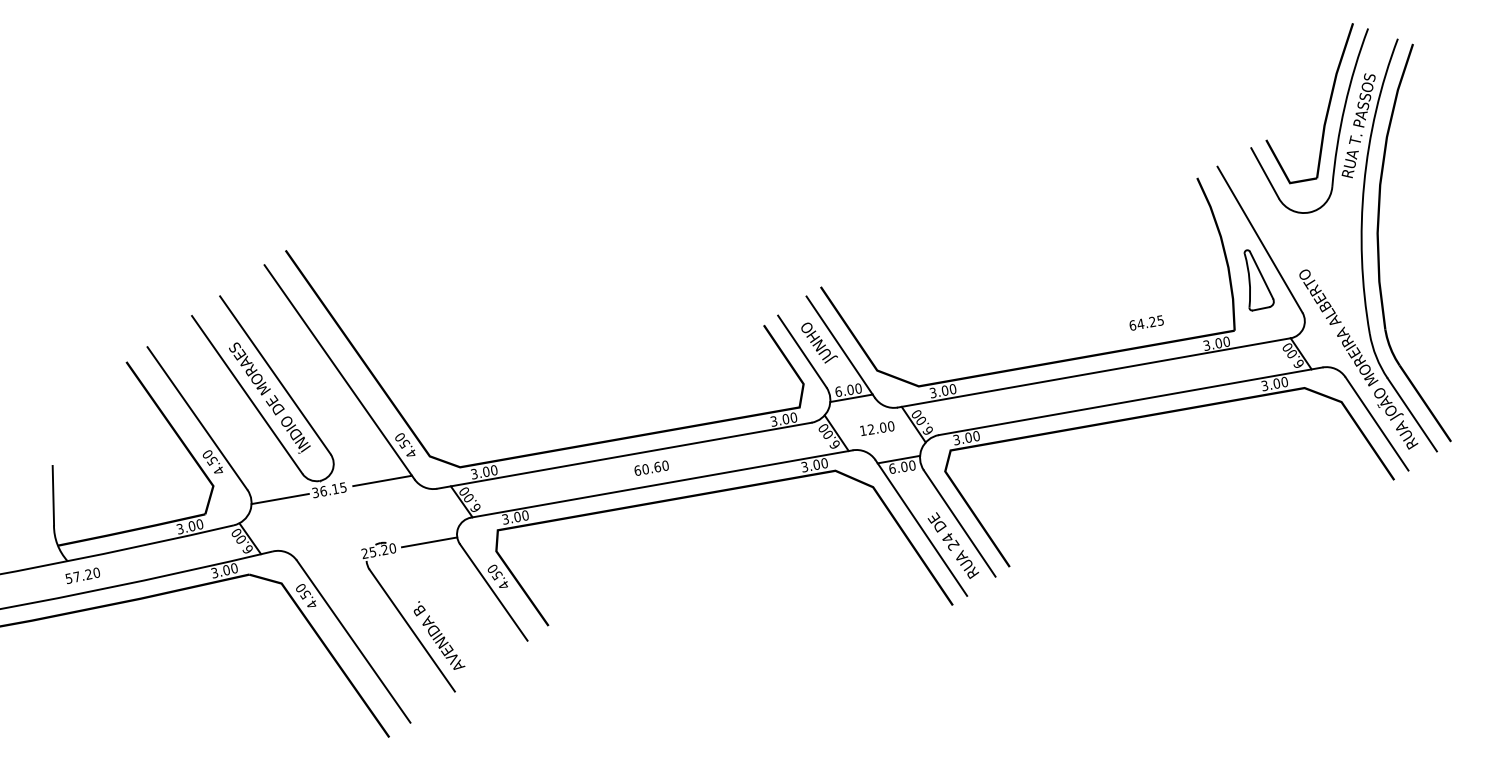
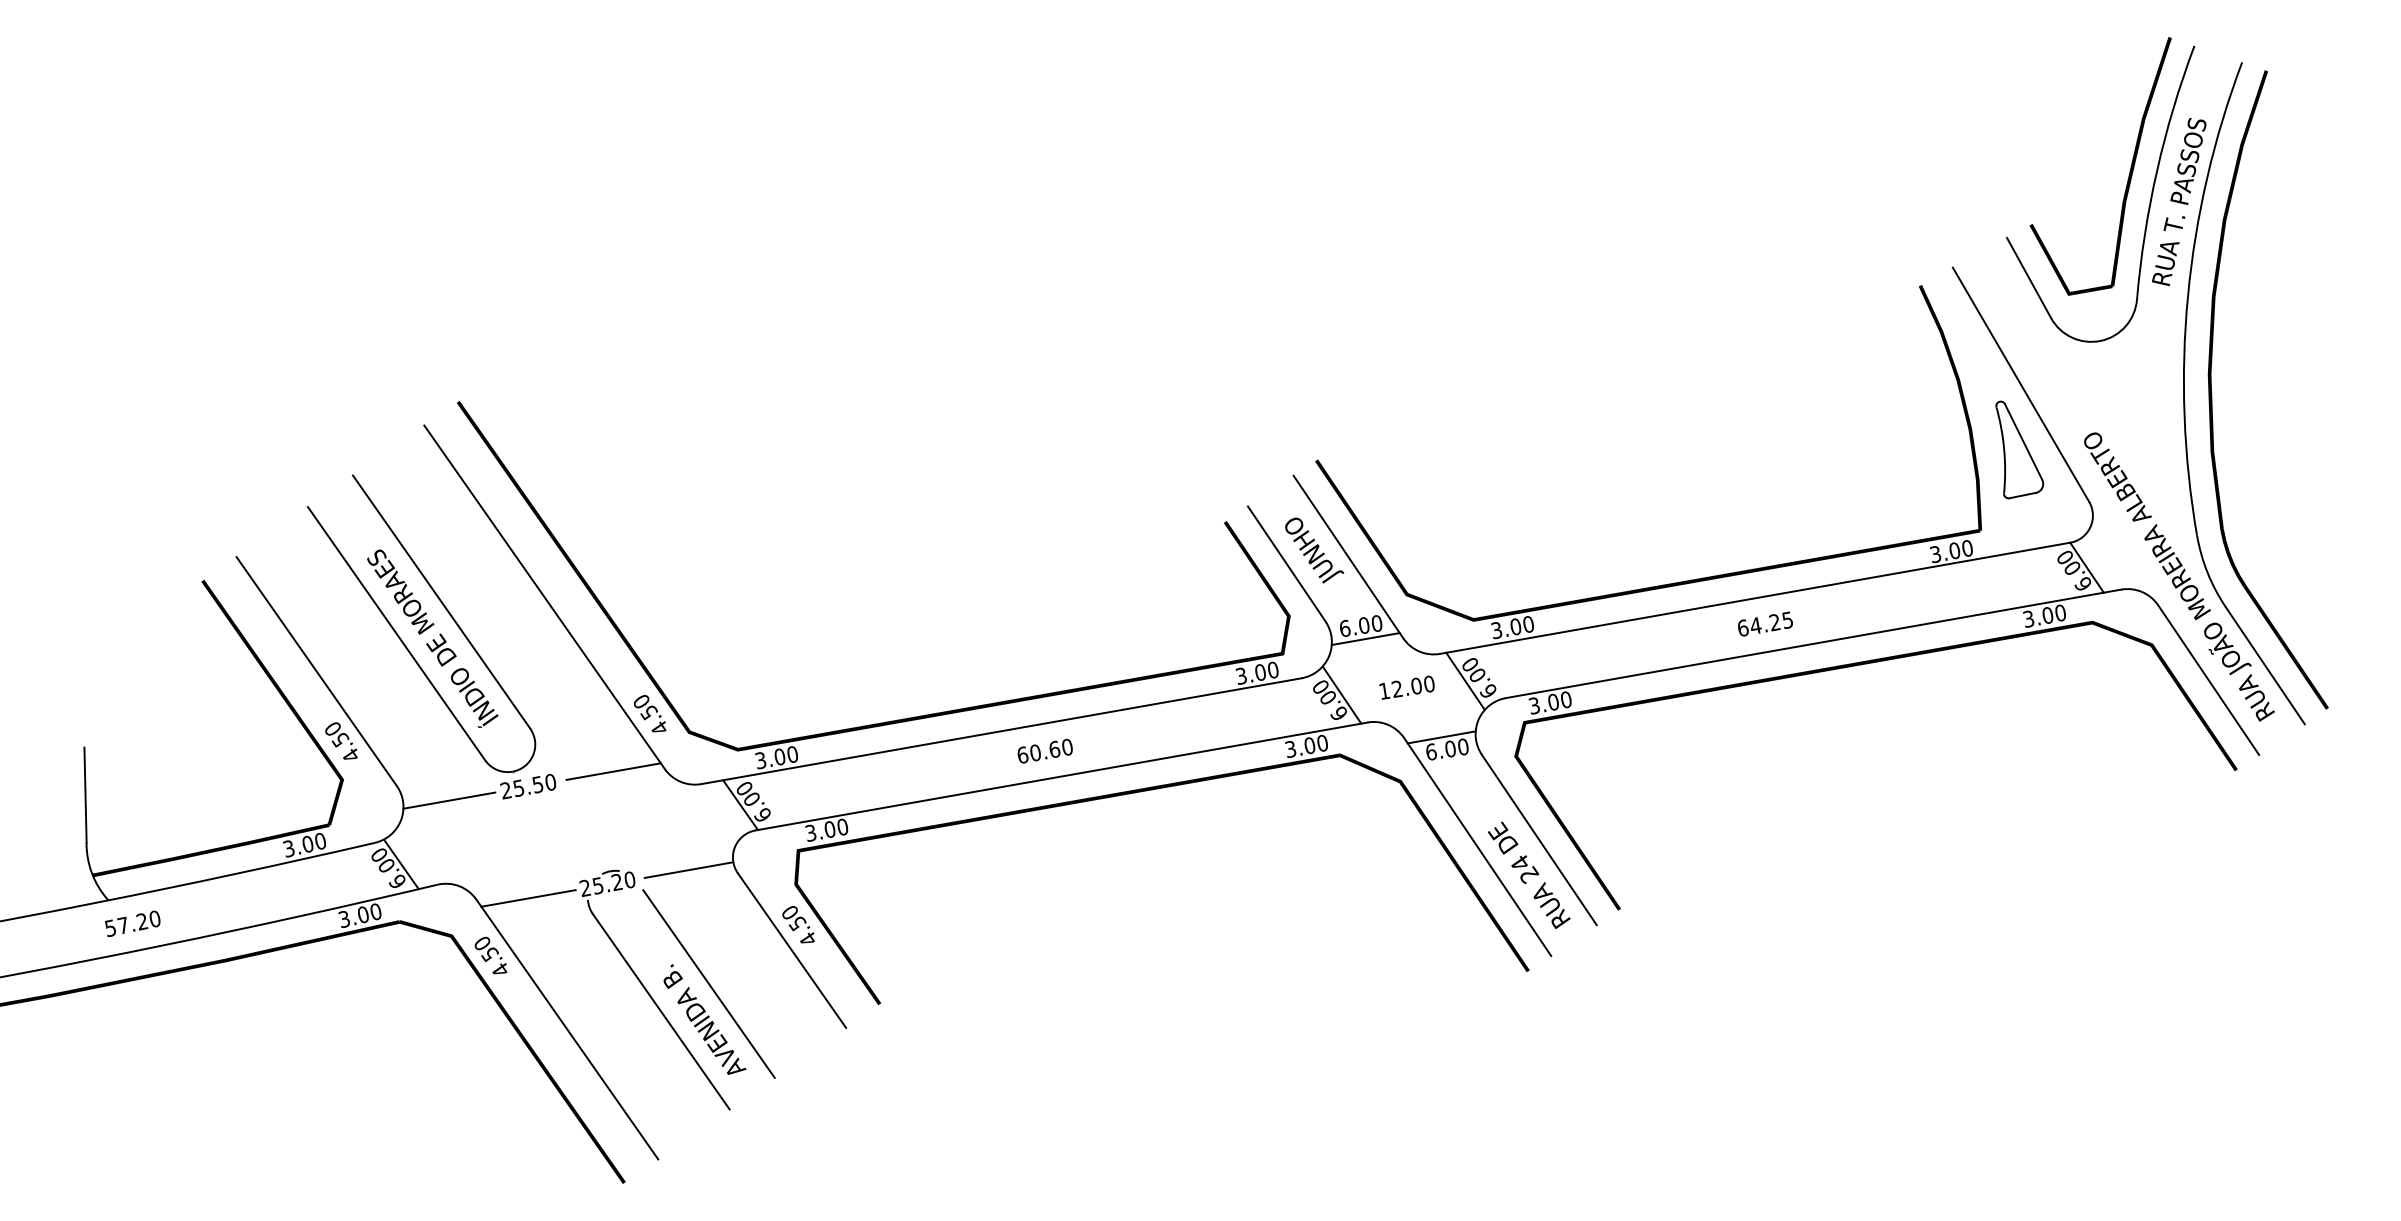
text: (1146, 322) -> (1765, 623), moved
text: (329, 490) -> (528, 786), 36.15 -> 25.50
line: (329, 559) -> (528, 897), added
line: (442, 612) -> (709, 982), added

